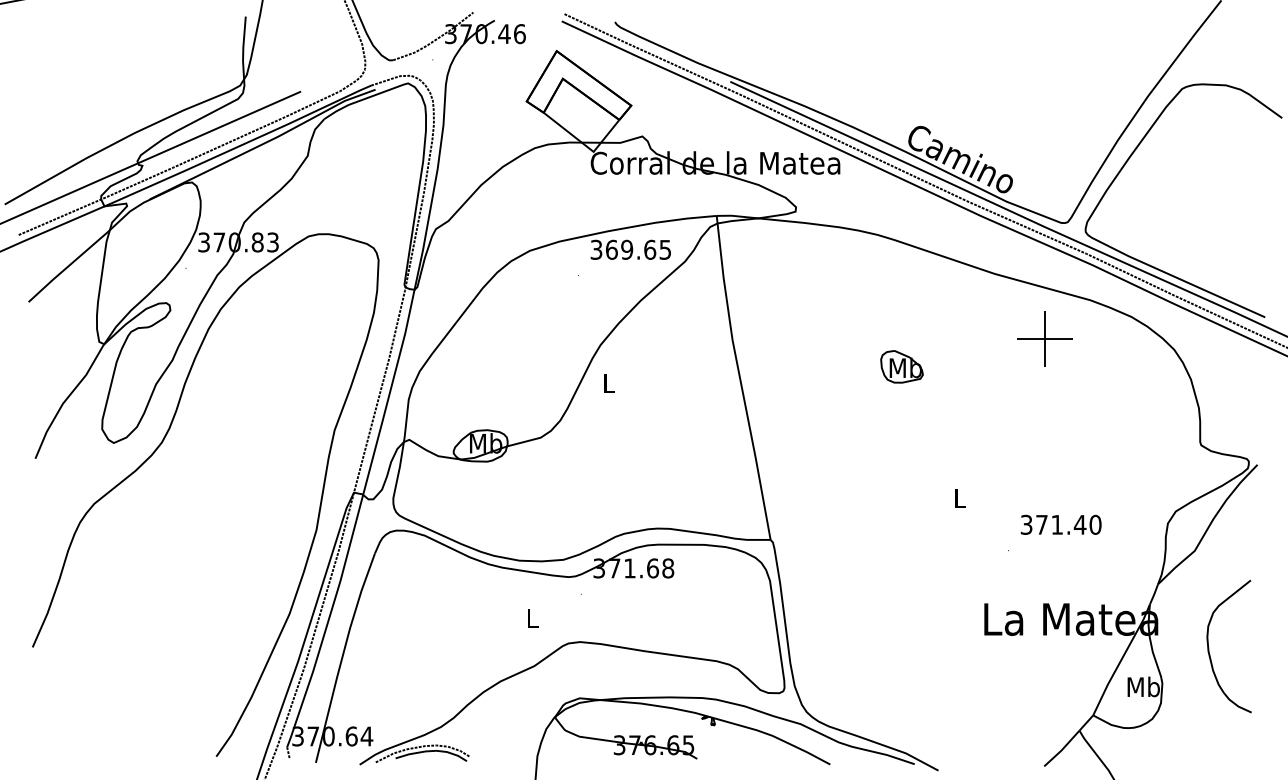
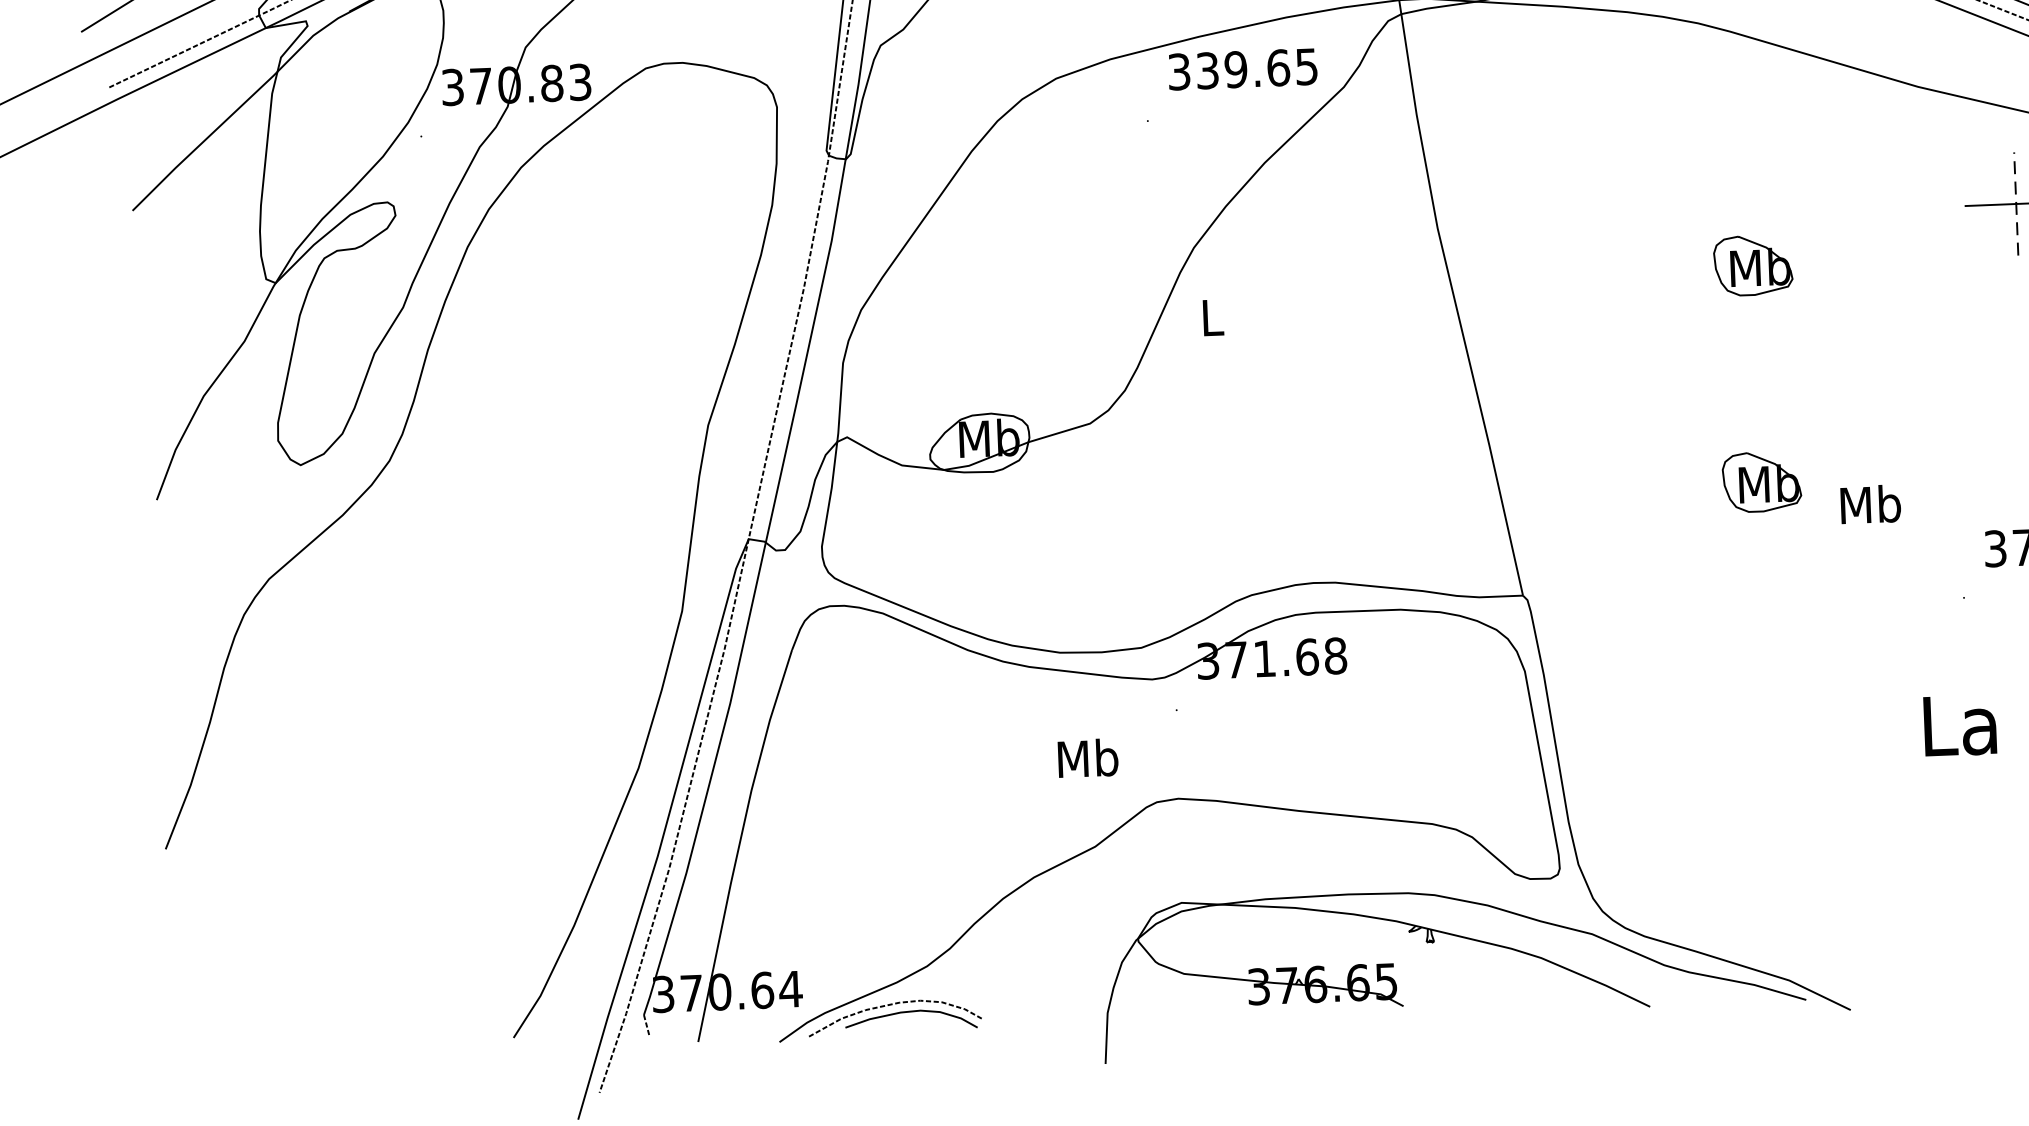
text: (611, 249) -> (1207, 70), 369.65 -> 339.65
line: (1045, 339) -> (2016, 204), solid -> dashed
part: (901, 483) -> (1760, 481), added
text: (960, 498) -> (1871, 504), L -> Mb
text: (532, 618) -> (1088, 758), L -> Mb

